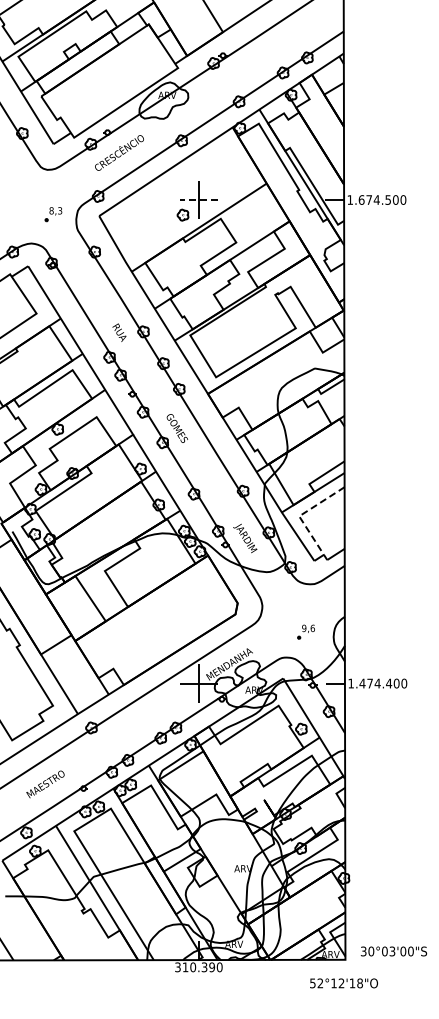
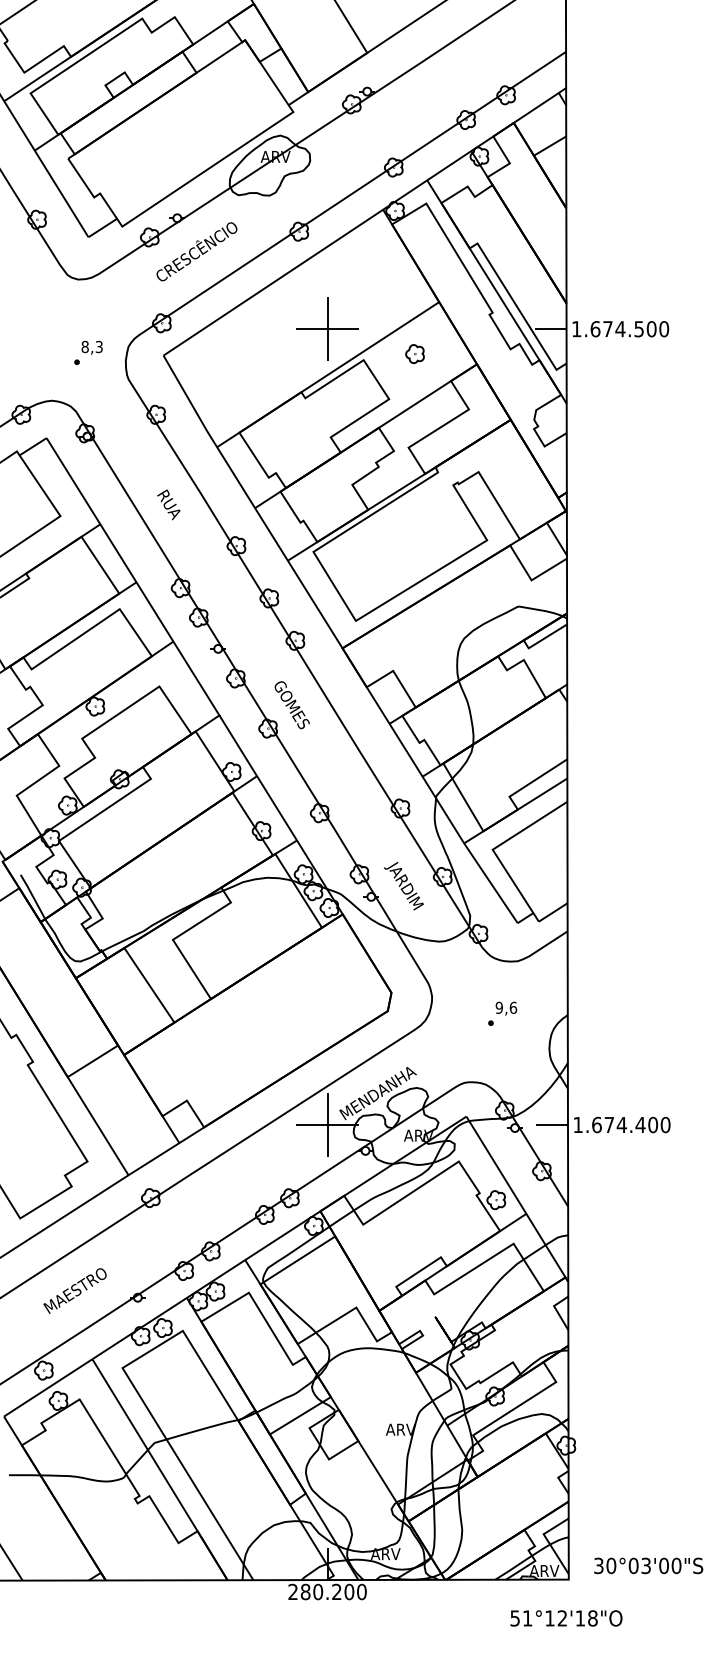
line: (198, 200) -> (326, 329), dashed -> solid
part: (182, 214) -> (414, 352), moved
text: (119, 332) -> (168, 504), moved
line: (299, 516) -> (493, 850), dashed -> solid
part: (305, 631) -> (501, 1012), moved
text: (362, 683) -> (596, 1124), 1.474.400 -> 1.674.400
text: (194, 967) -> (320, 1592), 310.390 -> 280.200
text: (319, 982) -> (526, 1616), 52°12'18"O -> 51°12'18"O

